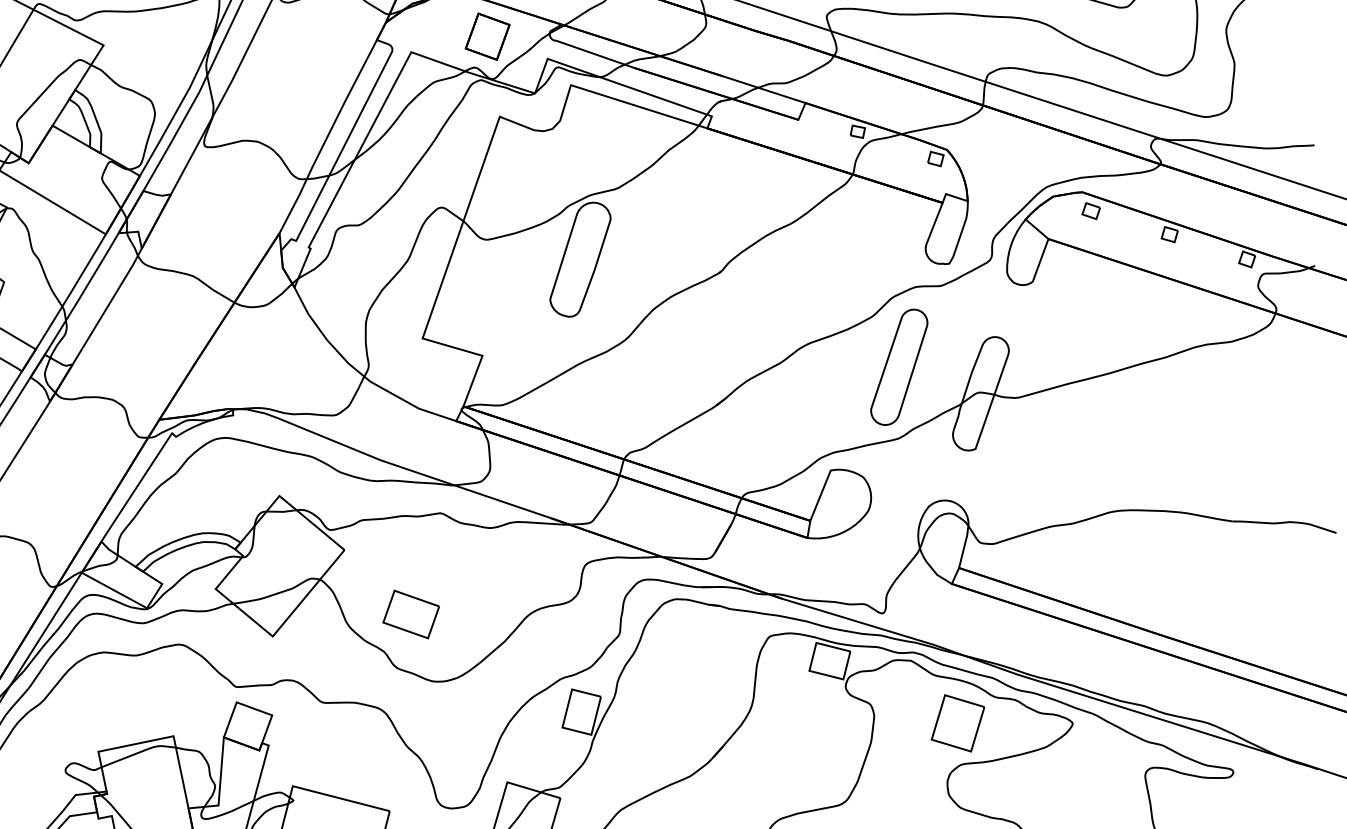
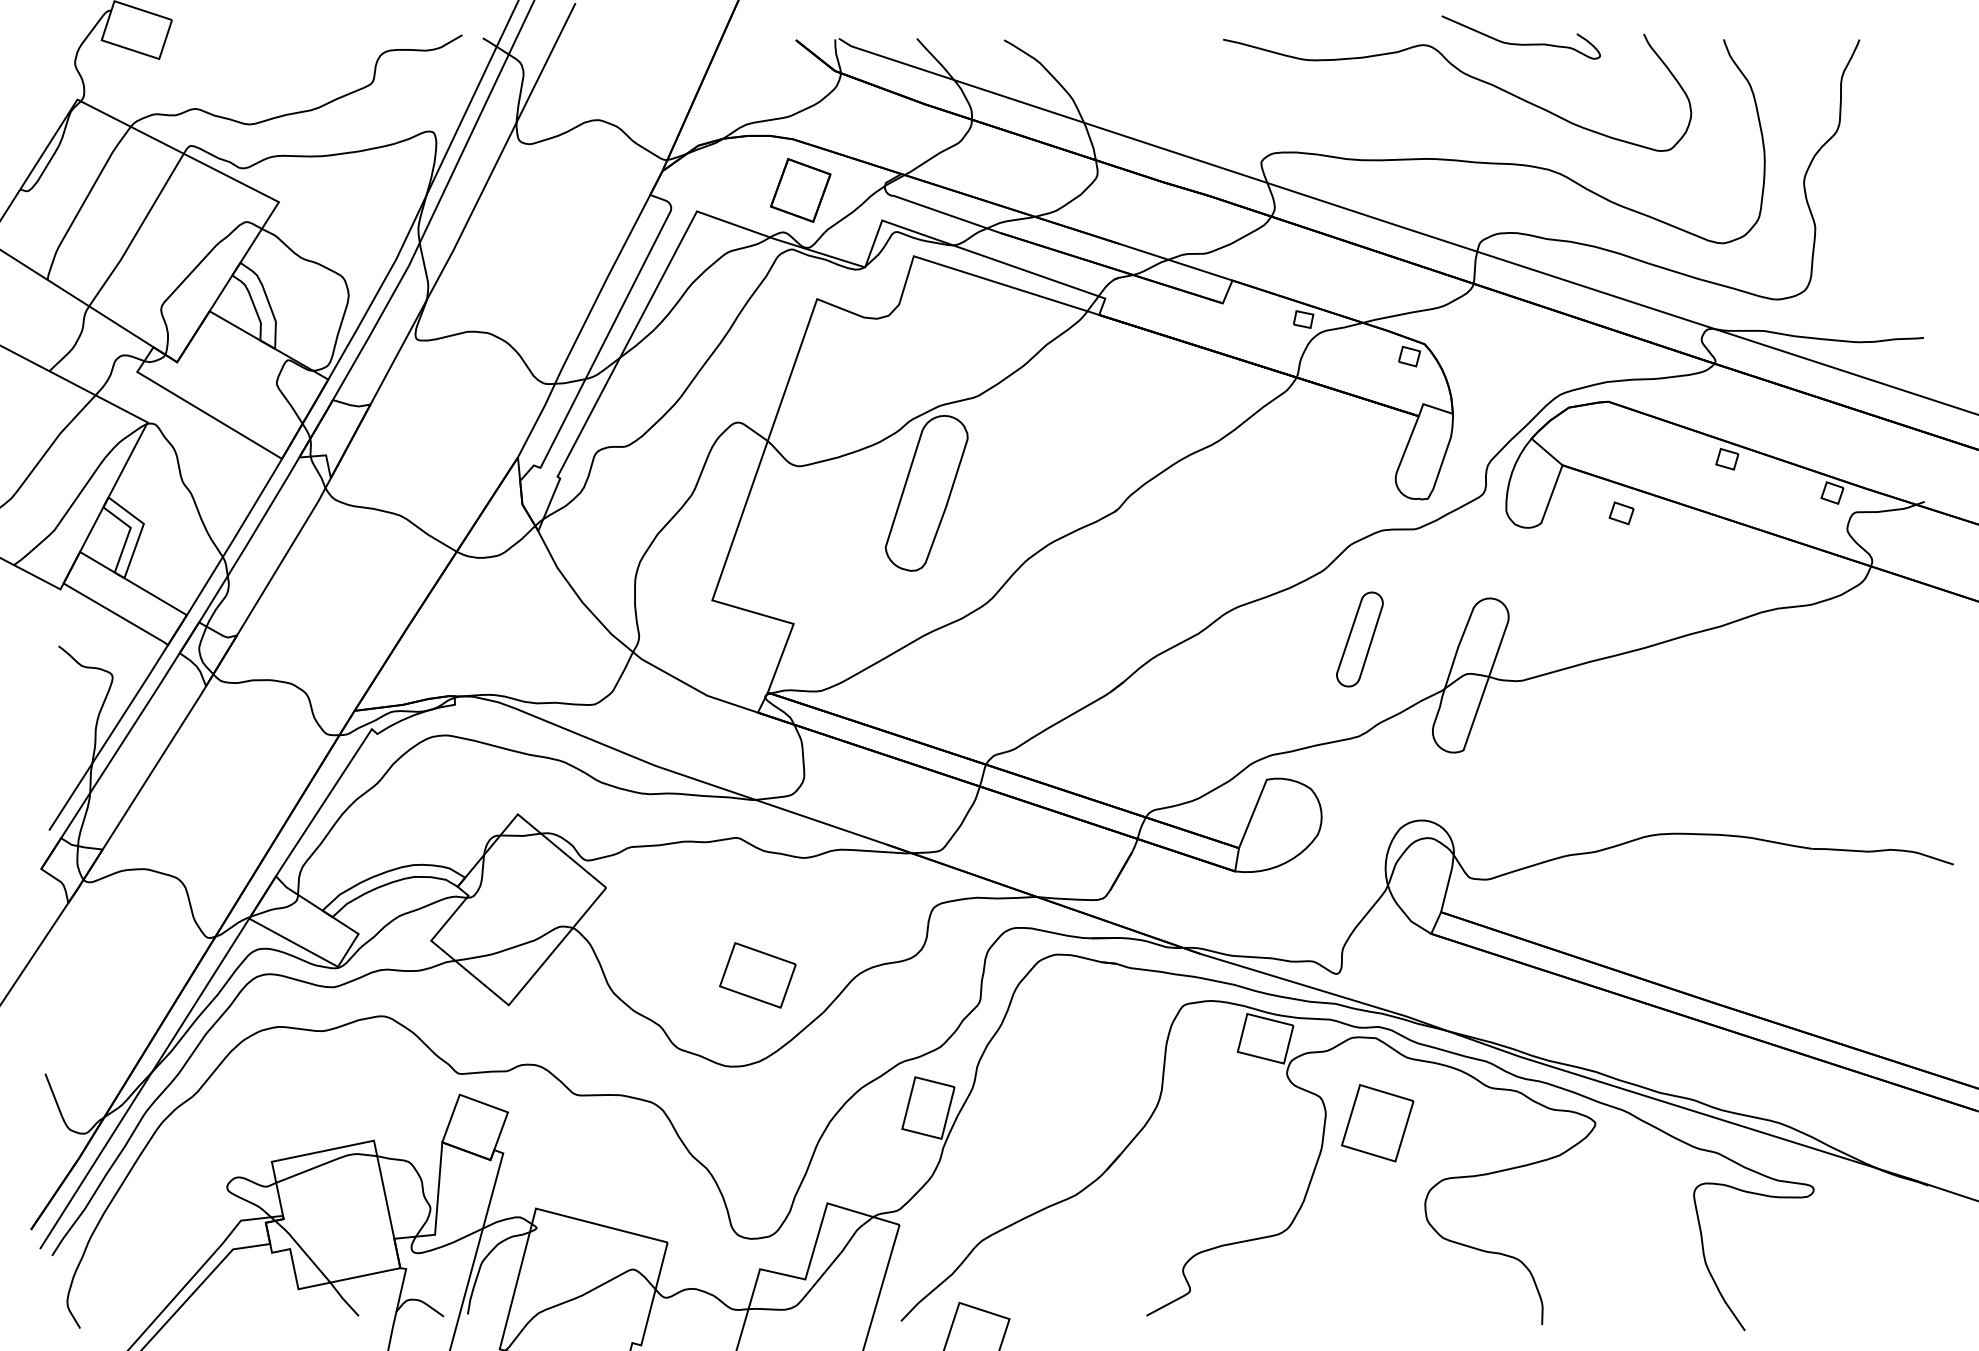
part: (1091, 211) -> (1621, 513), moved
part: (899, 367) -> (1359, 639), size x0.6
part: (410, 614) -> (757, 975), moved
part: (957, 723) -> (1377, 1123), moved

